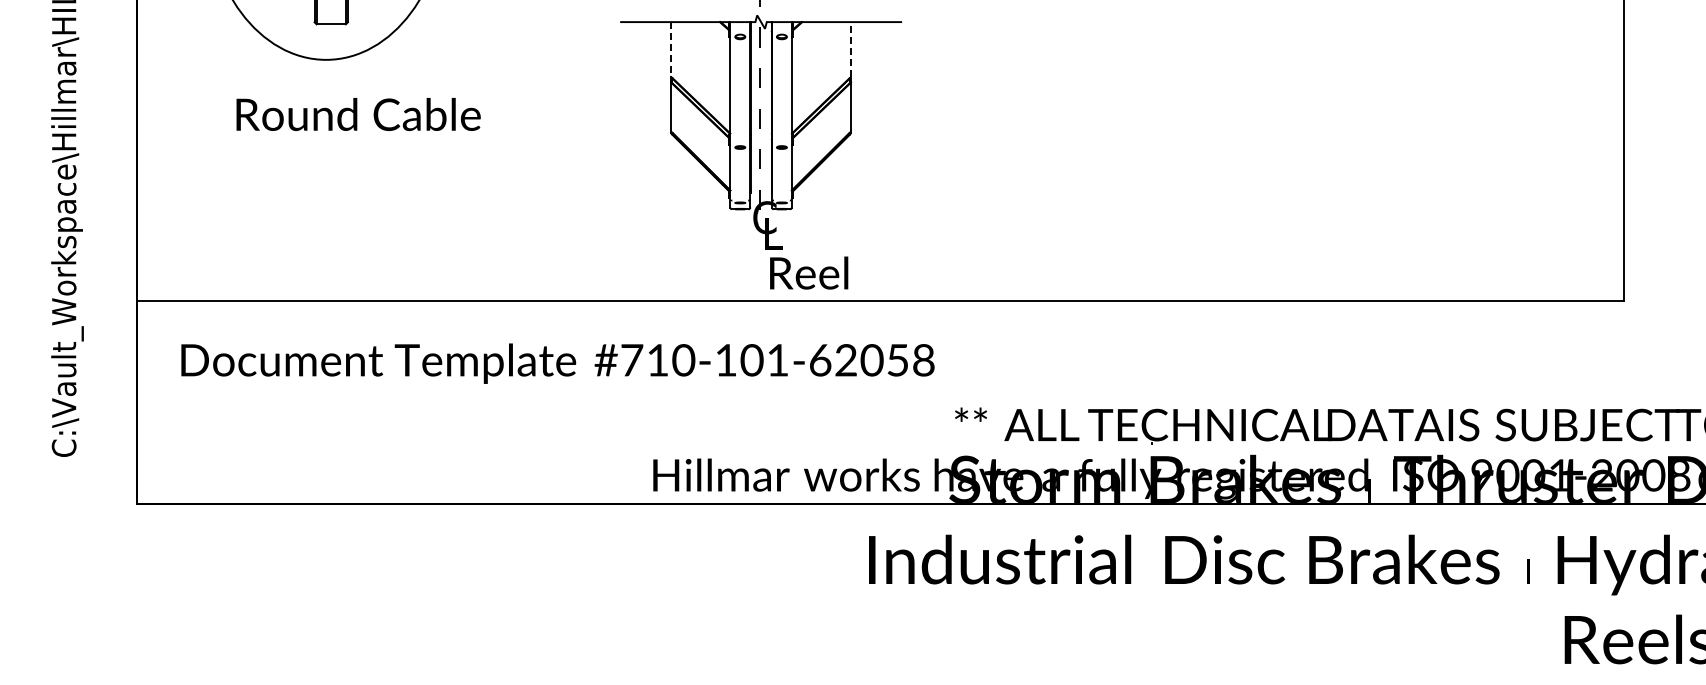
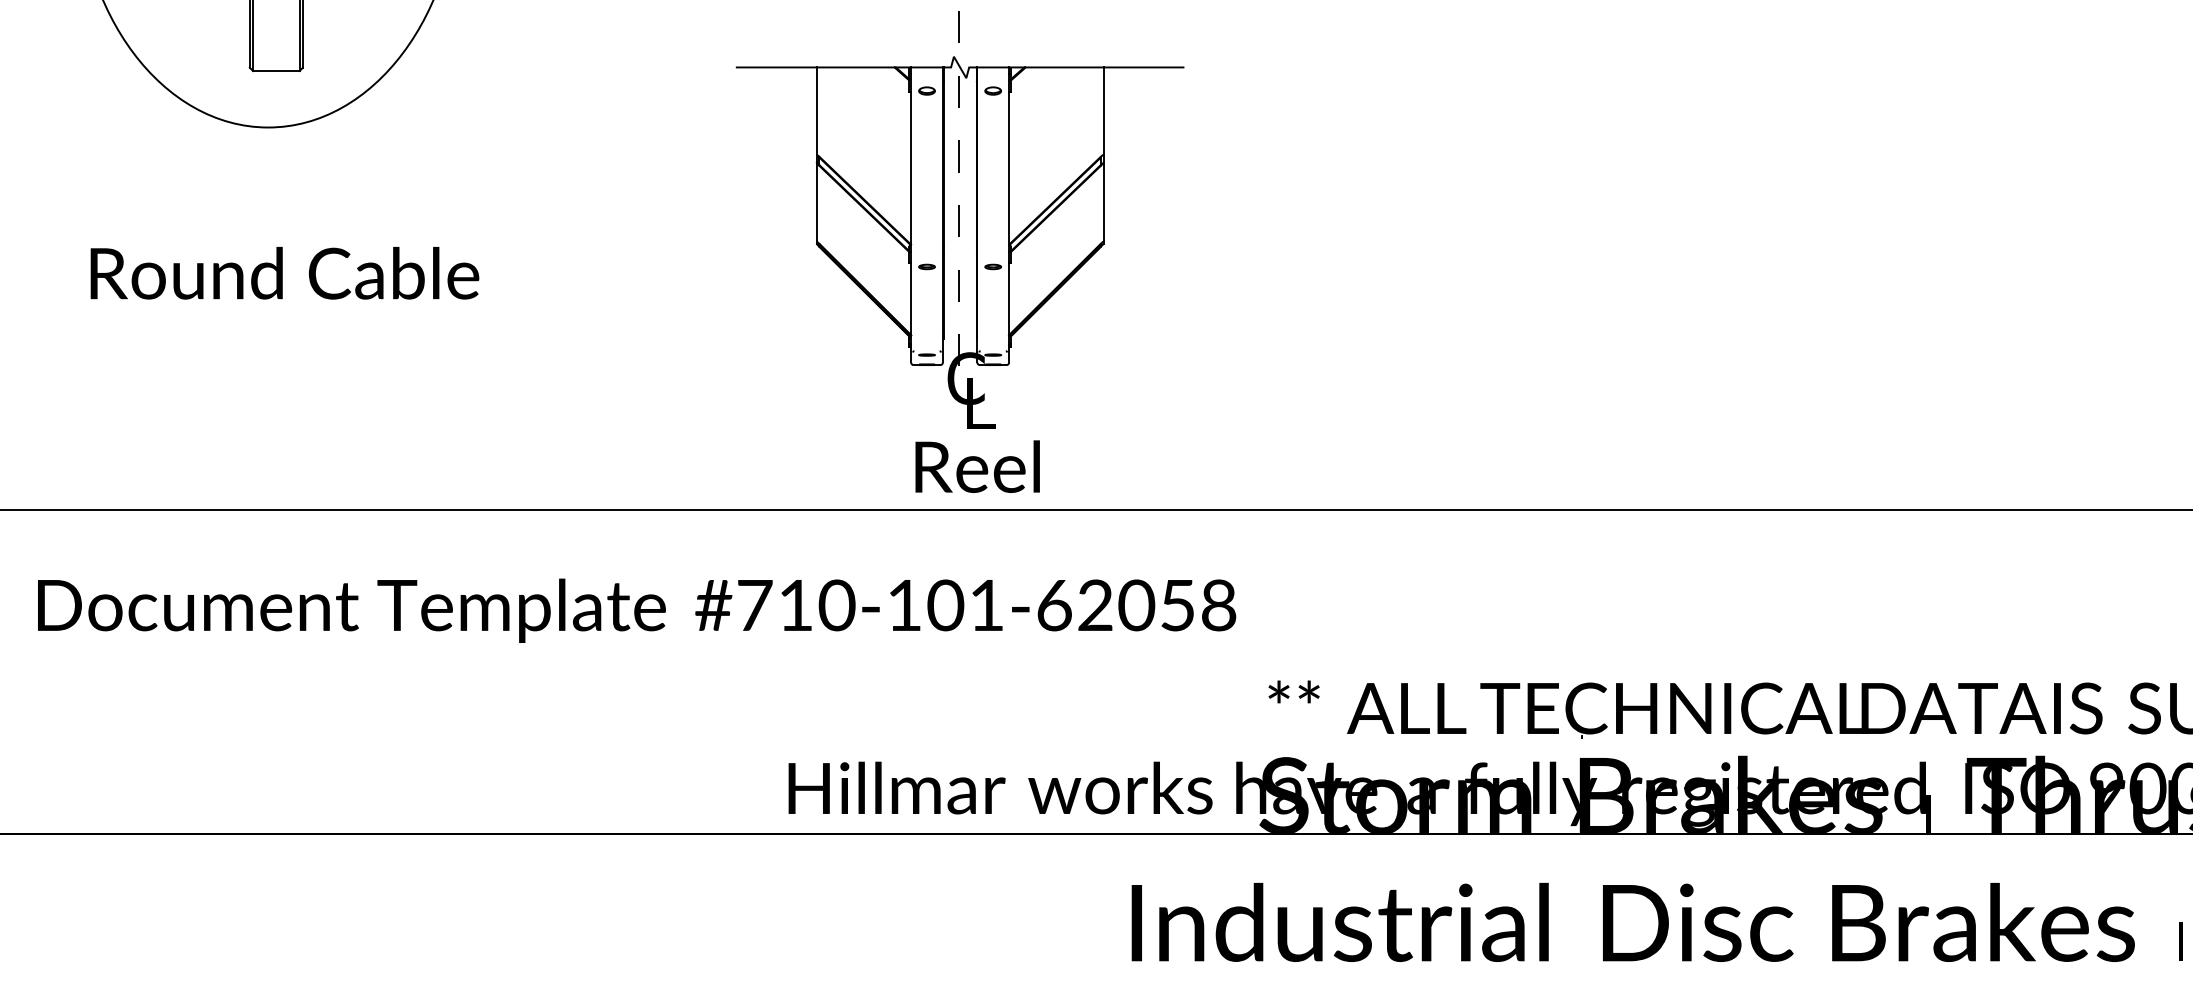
line: (670, 49) -> (815, 111), dashed -> solid
line: (851, 49) -> (1103, 111), dashed -> solid
text: (358, 114) -> (284, 273), moved
text: (809, 272) -> (978, 465), moved

